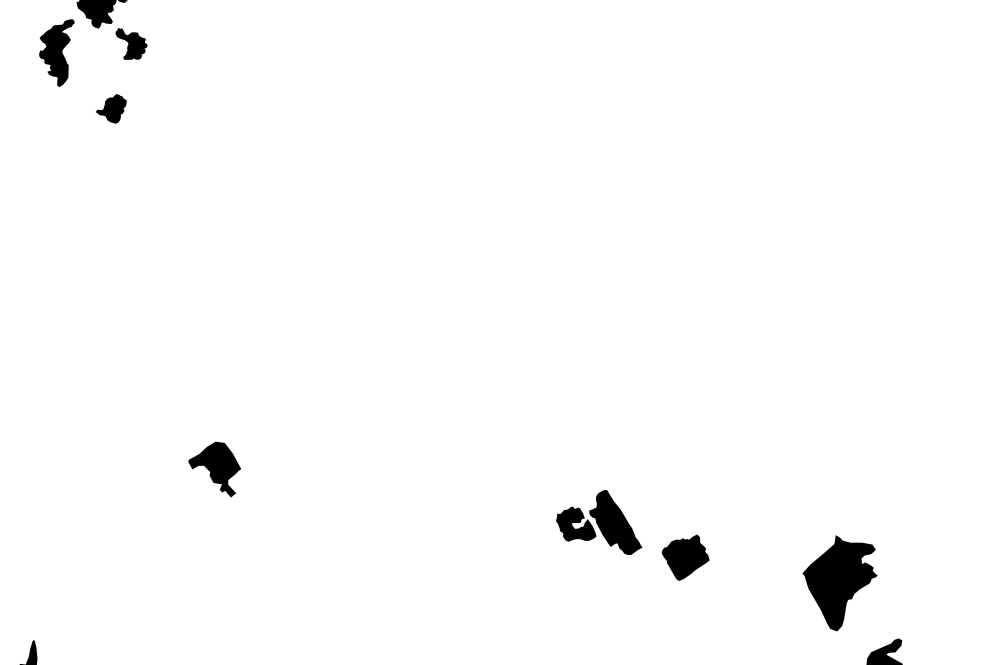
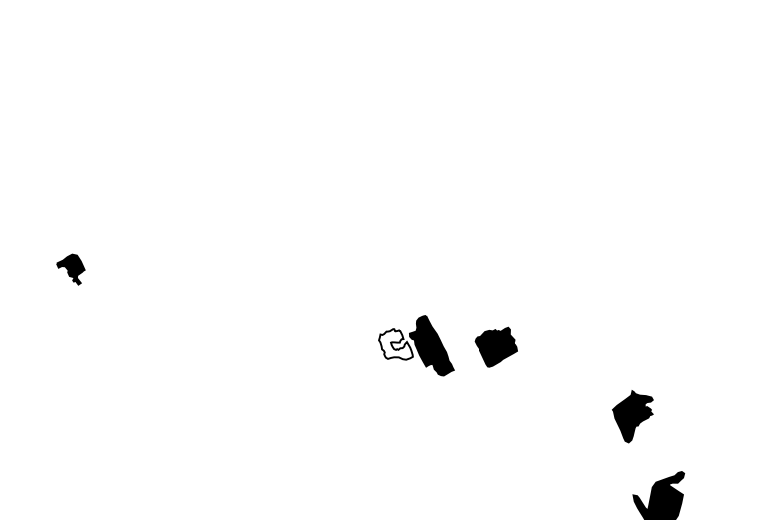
part: (214, 469) -> (70, 269), size x0.6
fill: (576, 523) -> (396, 343), removed
part: (685, 557) -> (496, 346), moved
part: (839, 583) -> (631, 416), size x0.6

